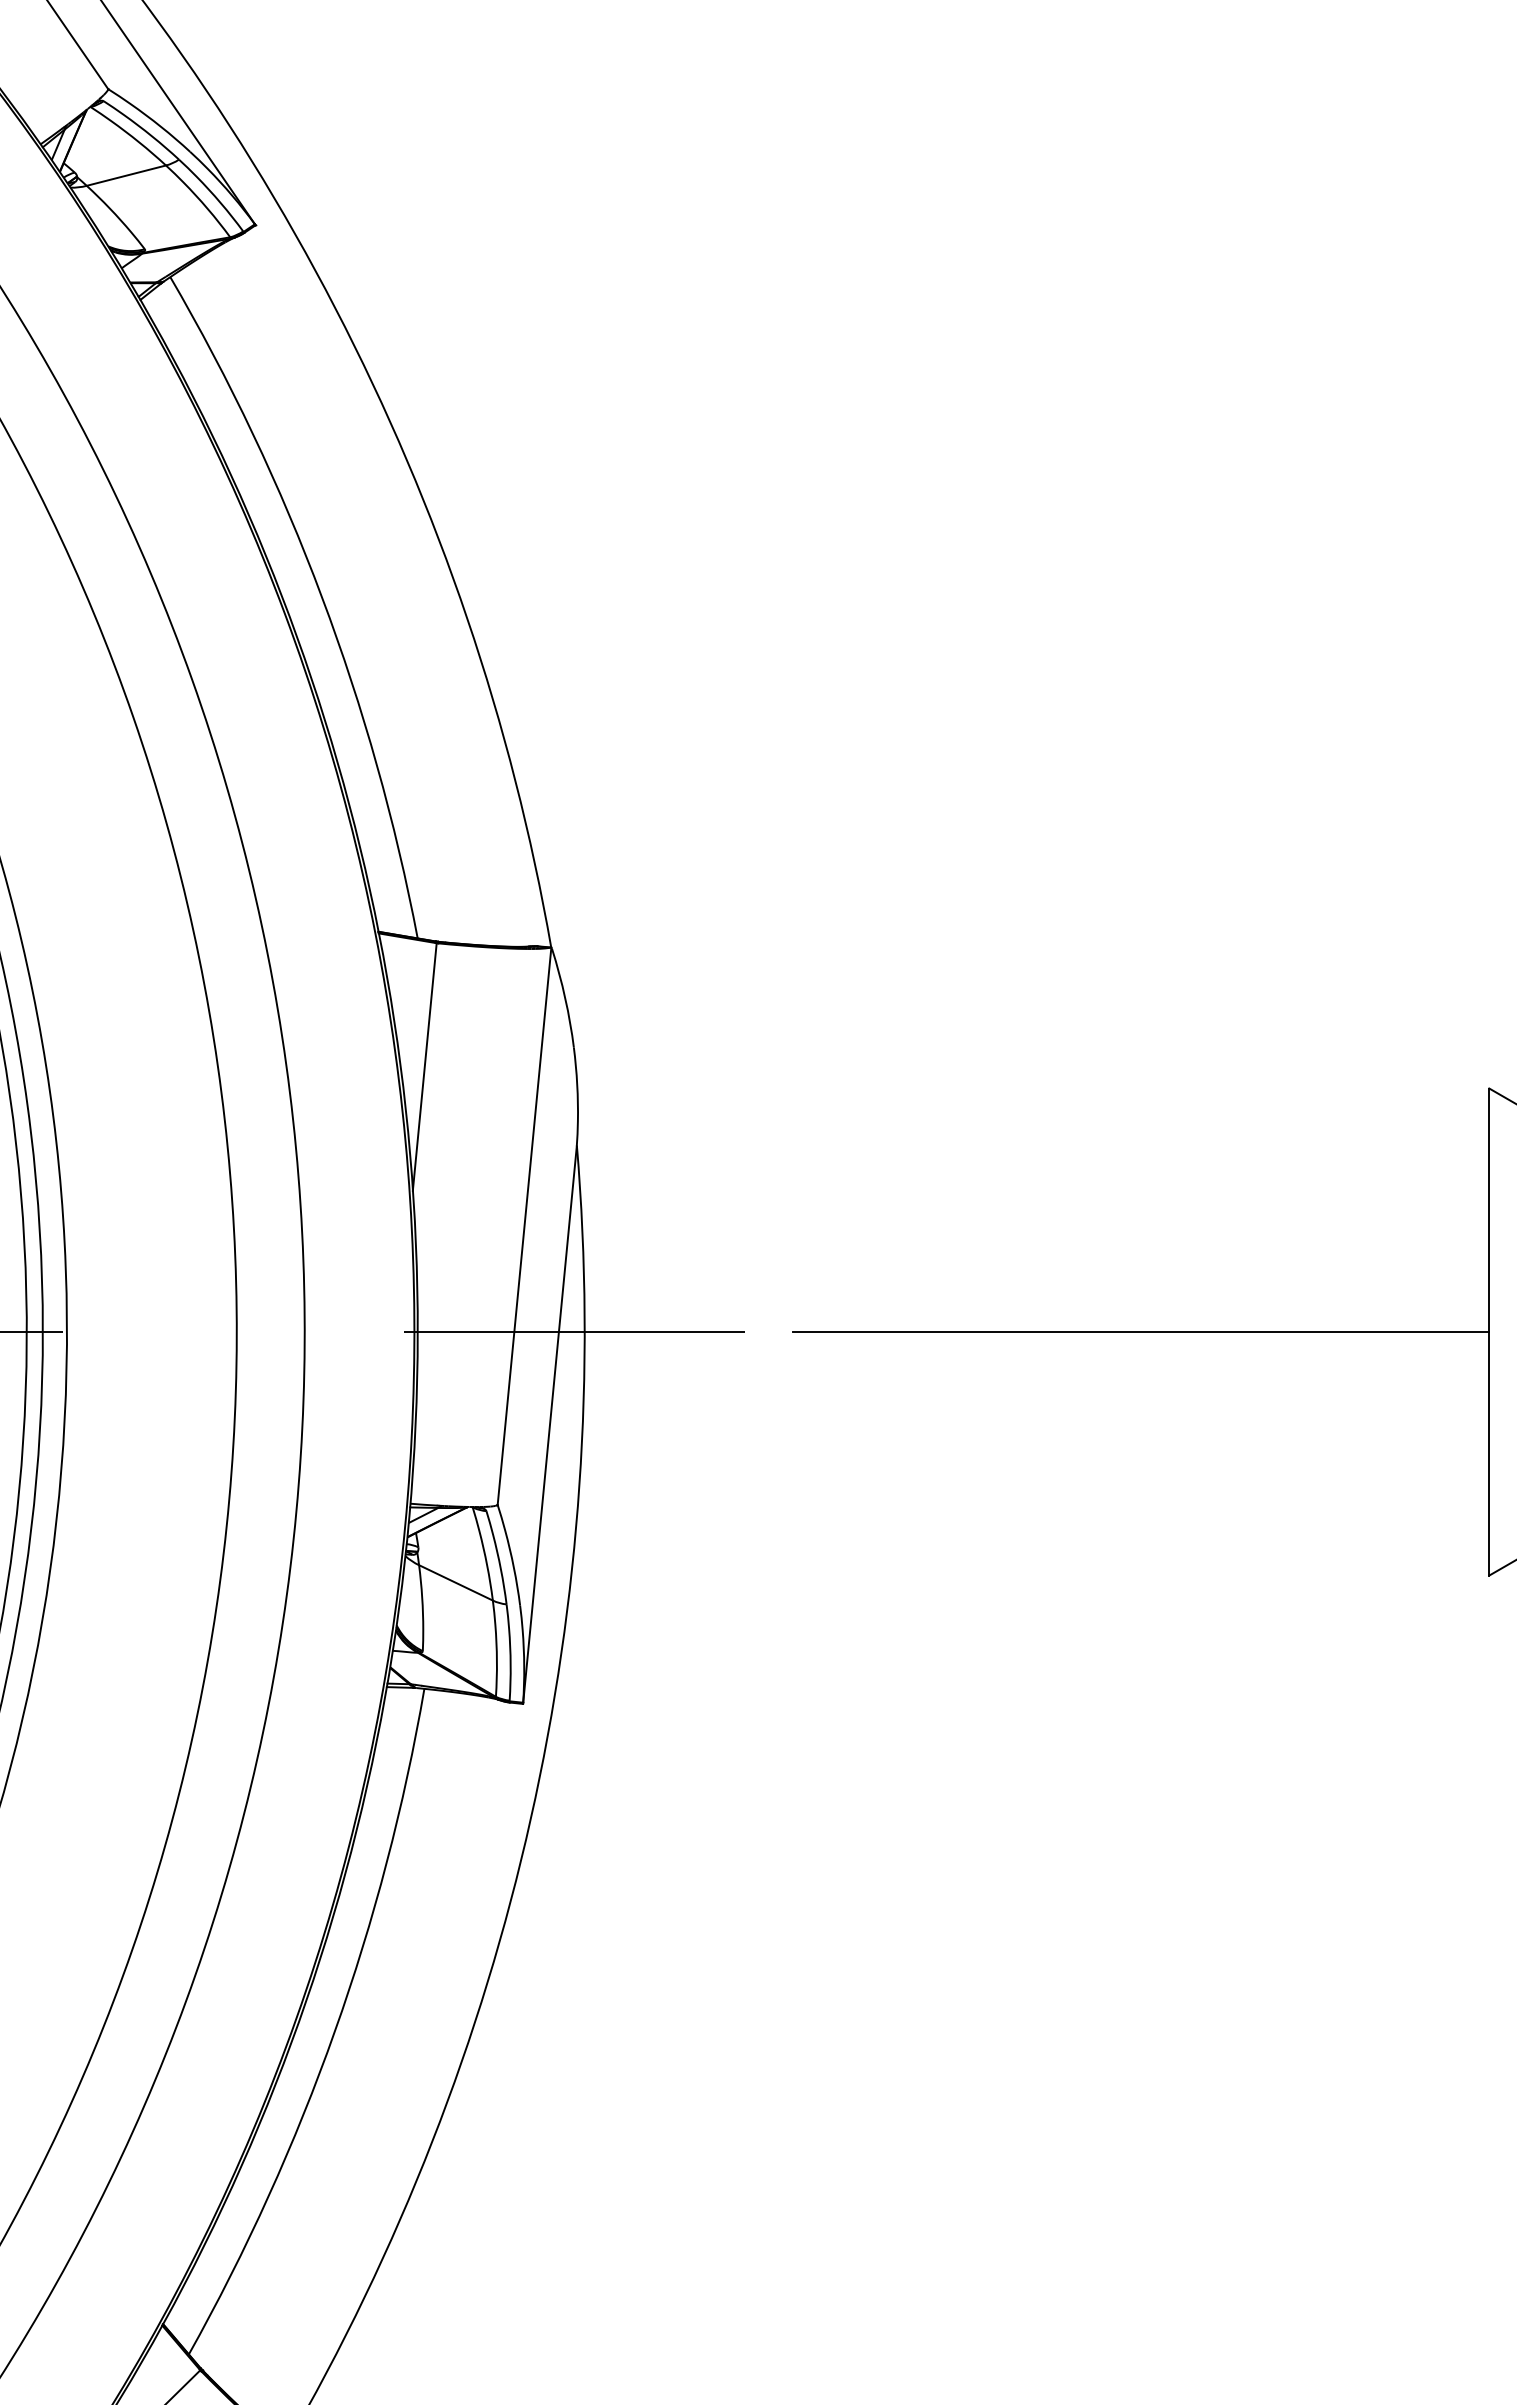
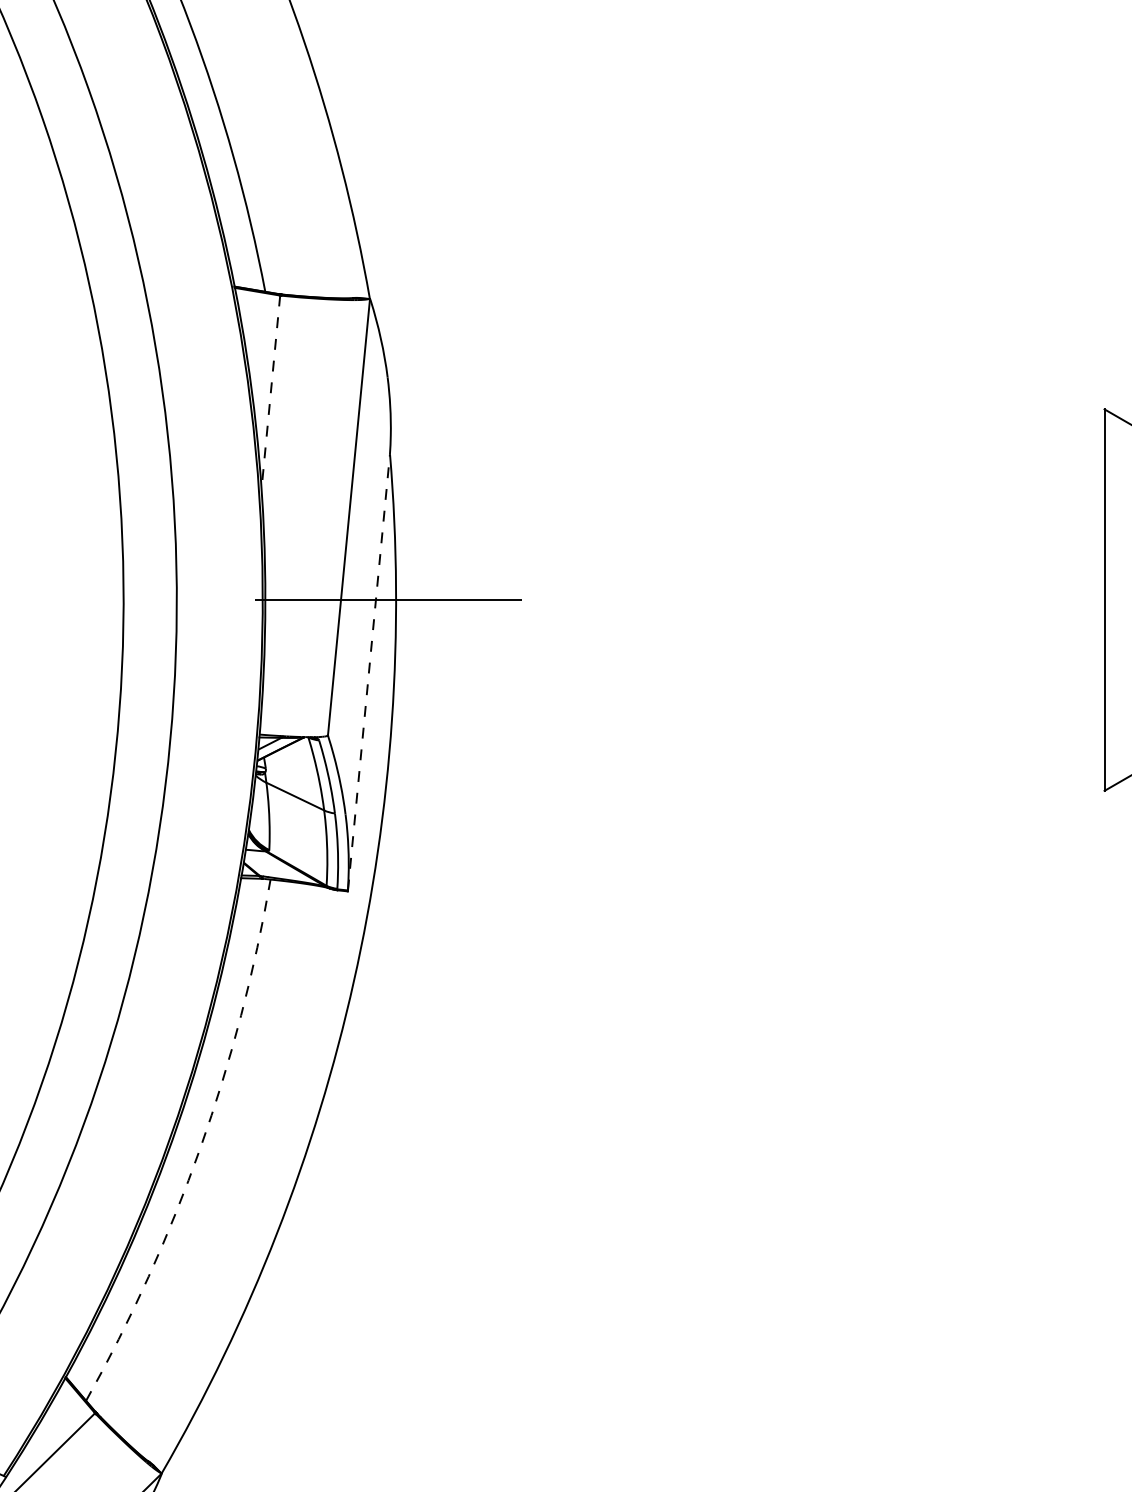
line: (424, 1067) -> (270, 392), solid -> dashed
line: (1141, 1332) -> (832, 600), removed
line: (550, 1424) -> (369, 672), solid -> dashed
arc: (334, 2031) -> (200, 1147), solid -> dashed

